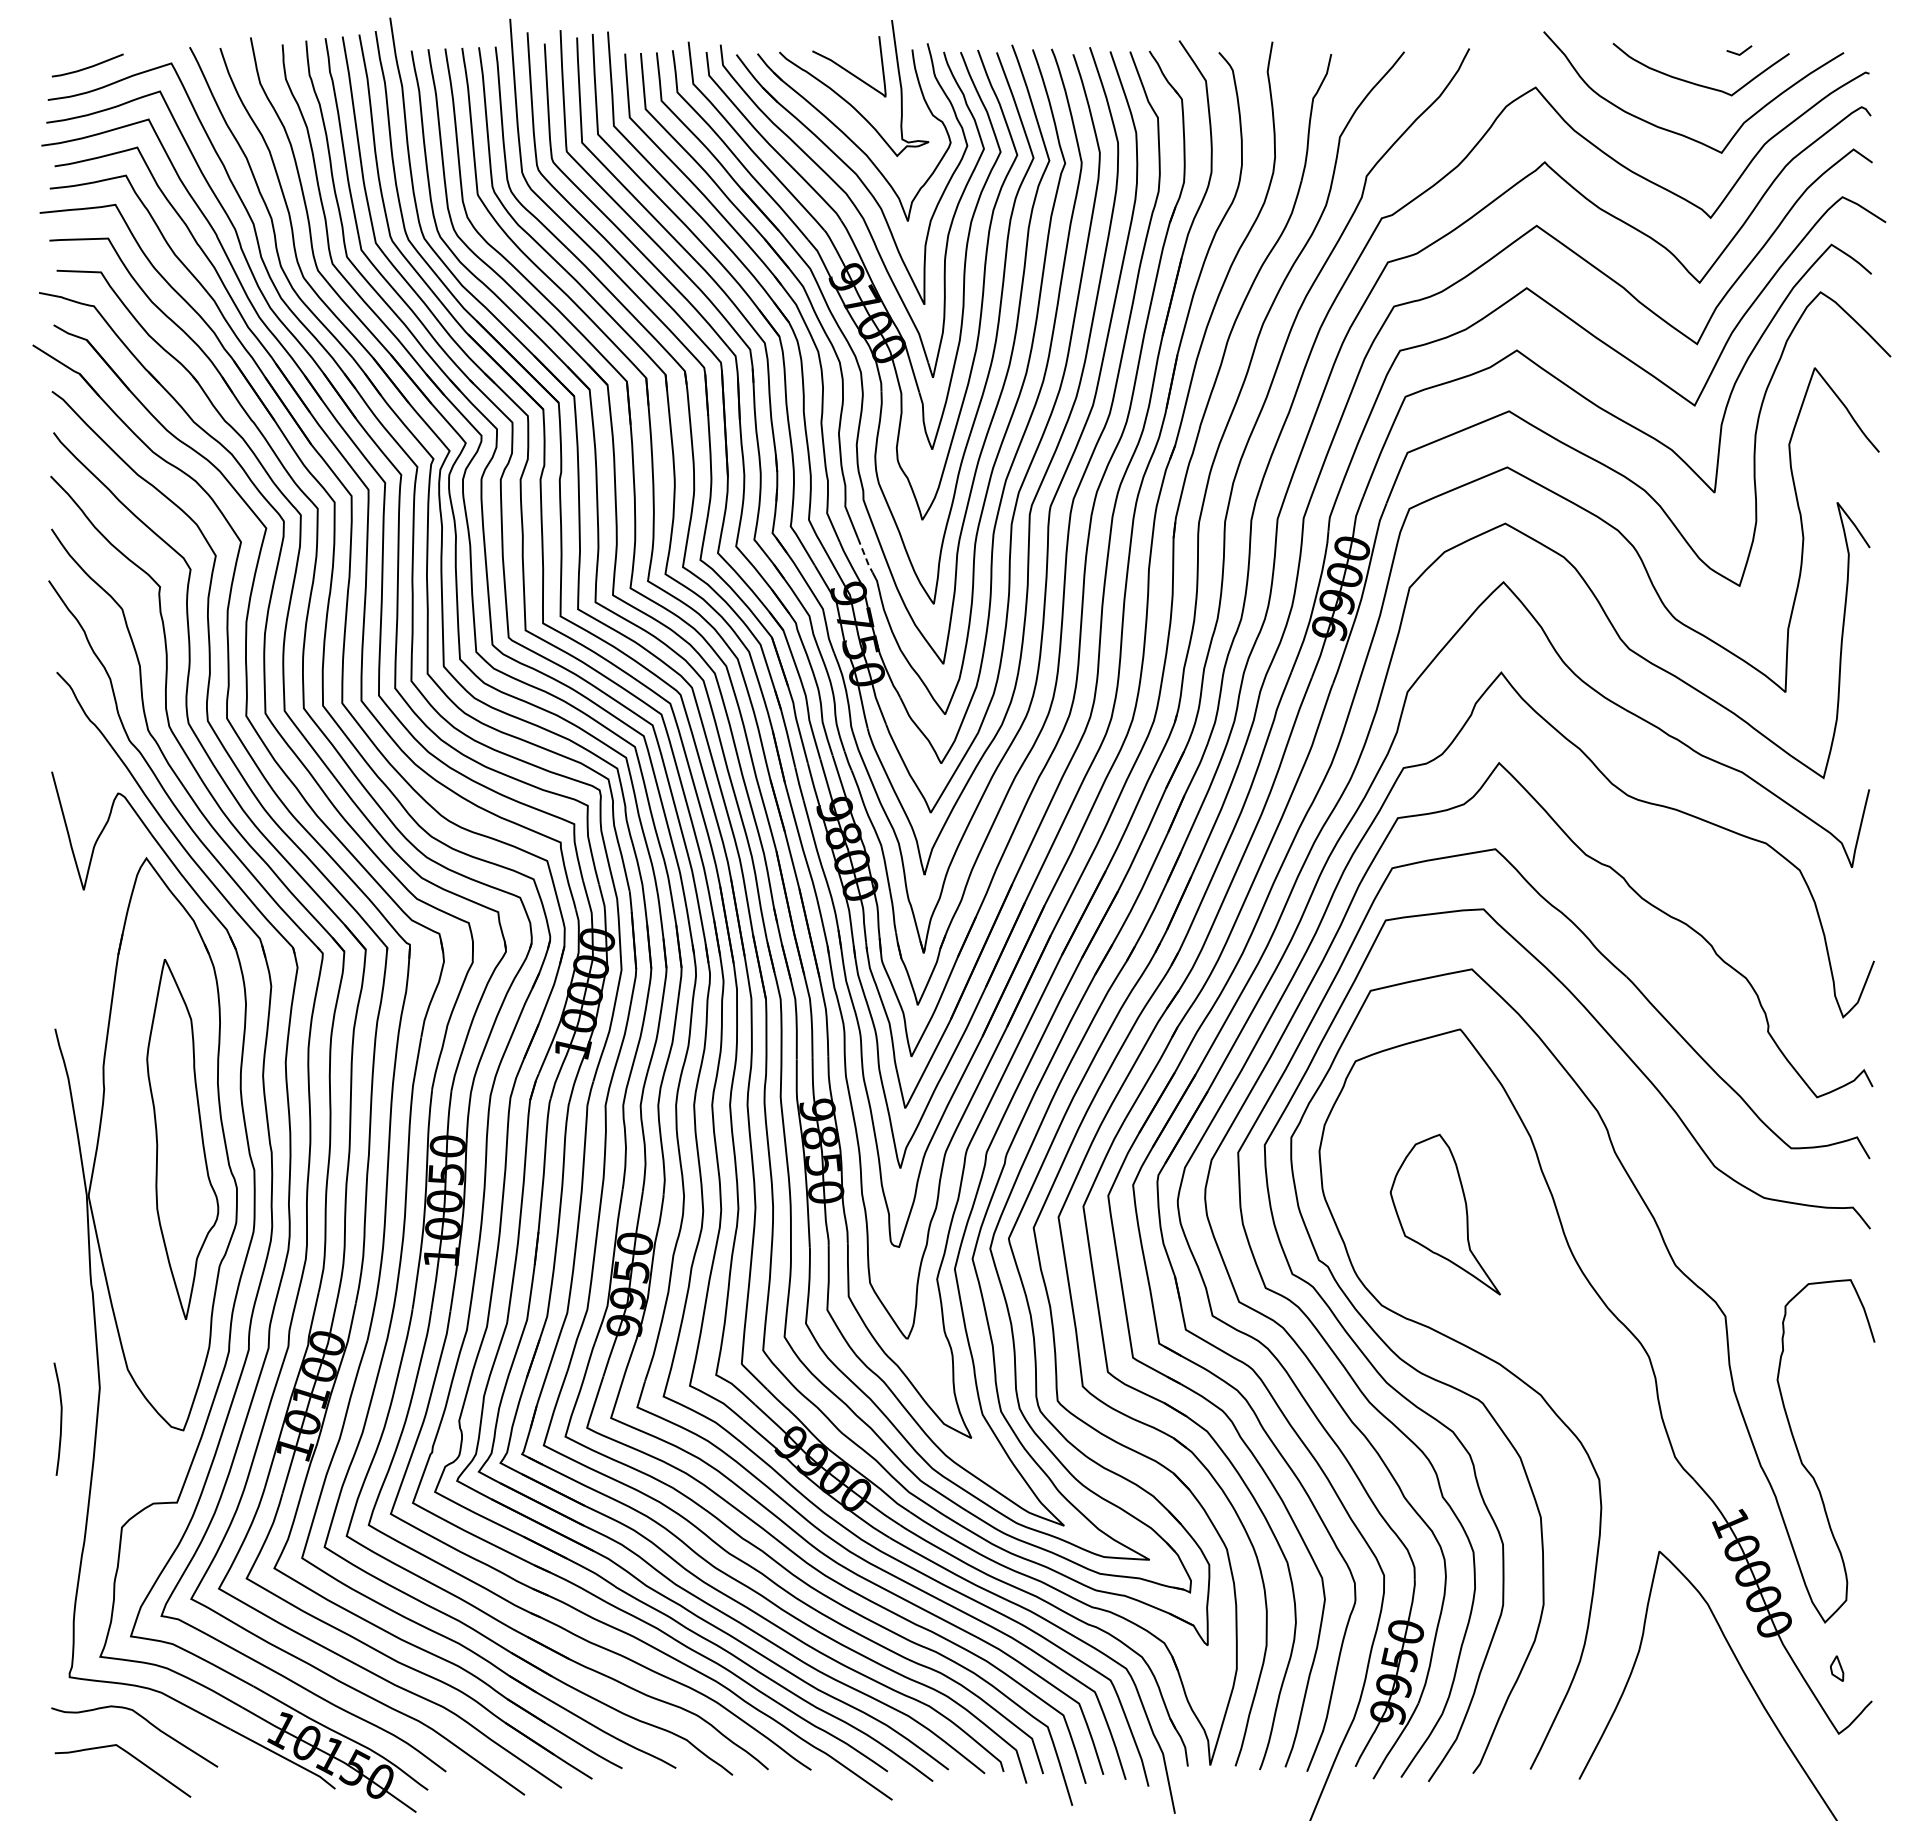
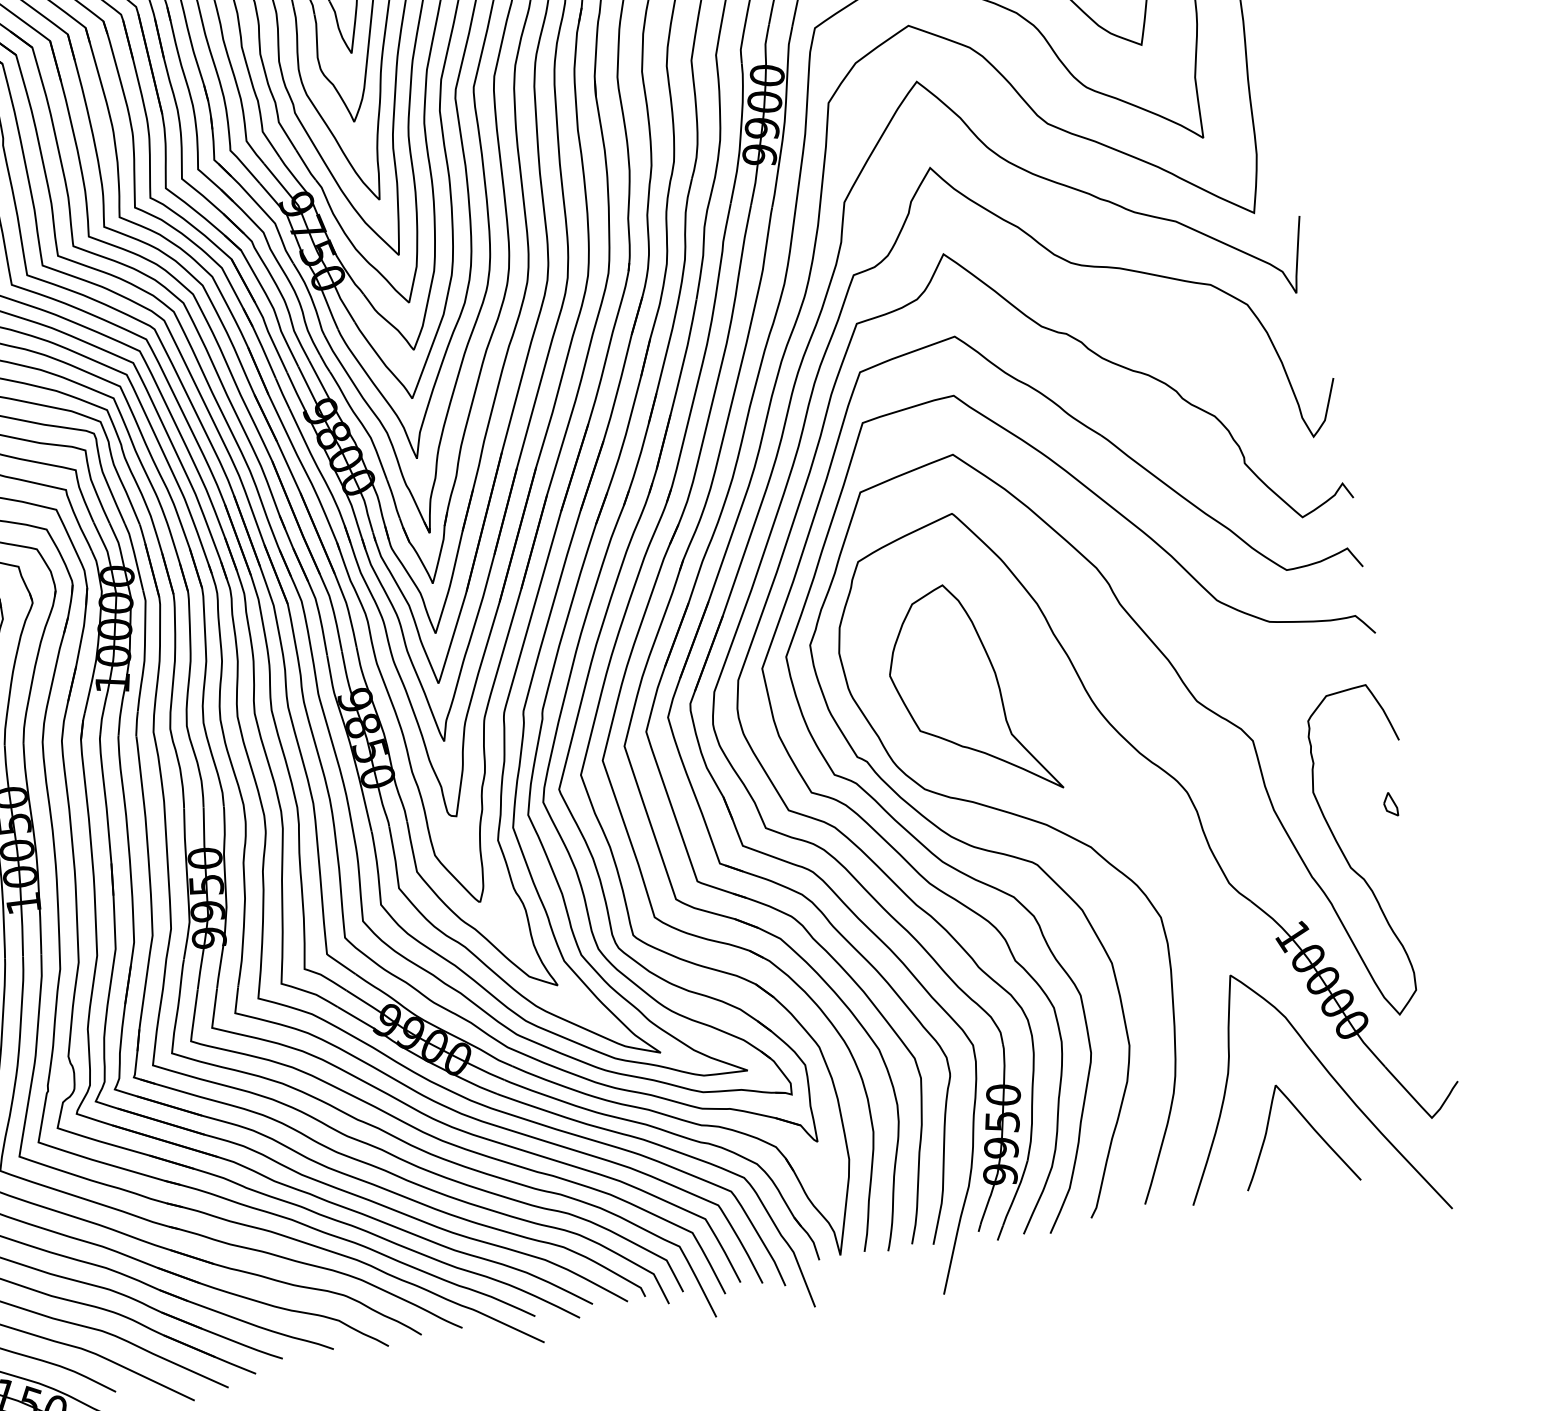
line: (865, 556) -> (306, 166), dashed -> solid
part: (1445, 1214) -> (969, 692), size x1.43
part: (1837, 1668) -> (1390, 804), moved
curve: (1711, 1717) -> (1308, 1124), added

